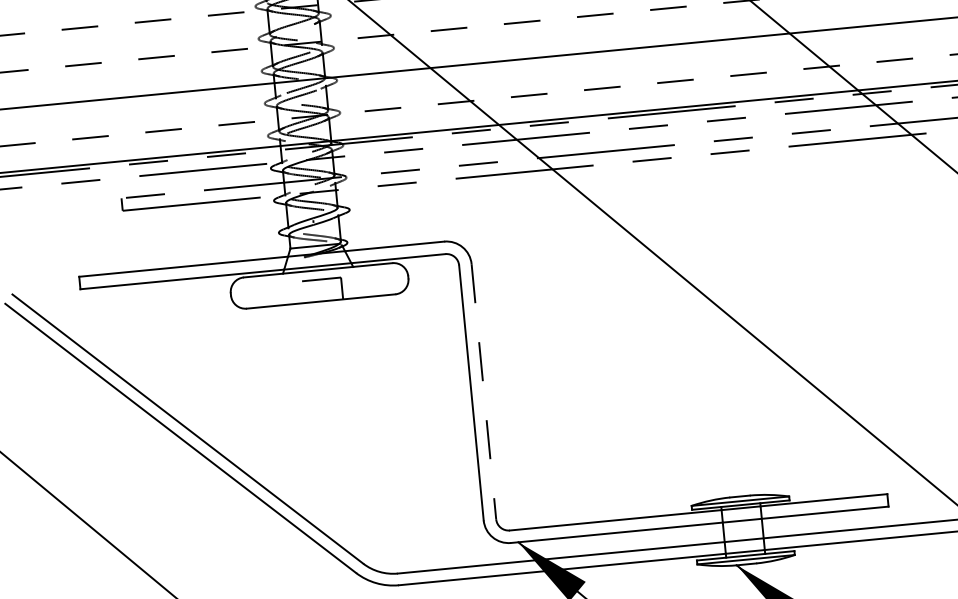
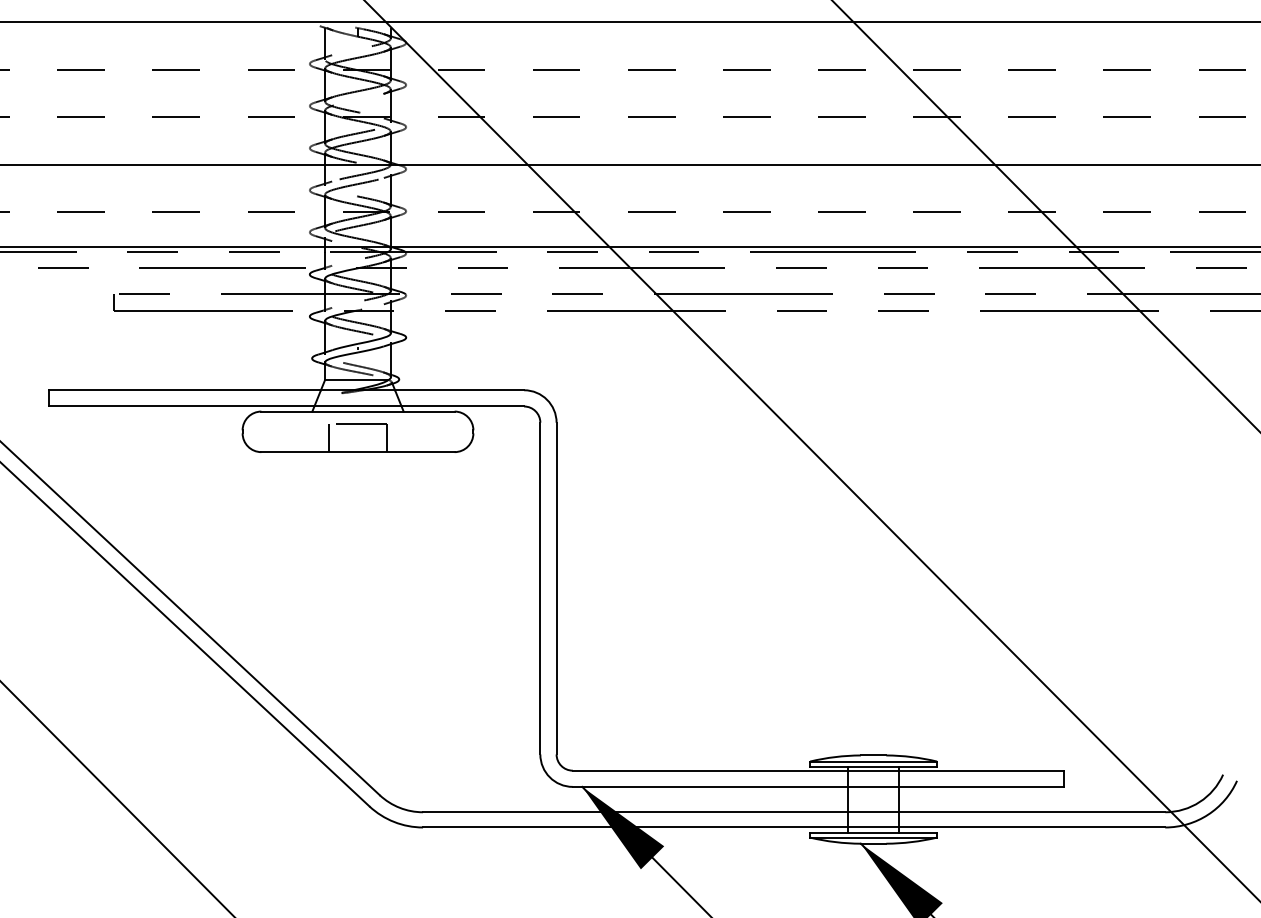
line: (298, 292) -> (329, 437), added
line: (483, 391) -> (556, 588), dashed -> solid

